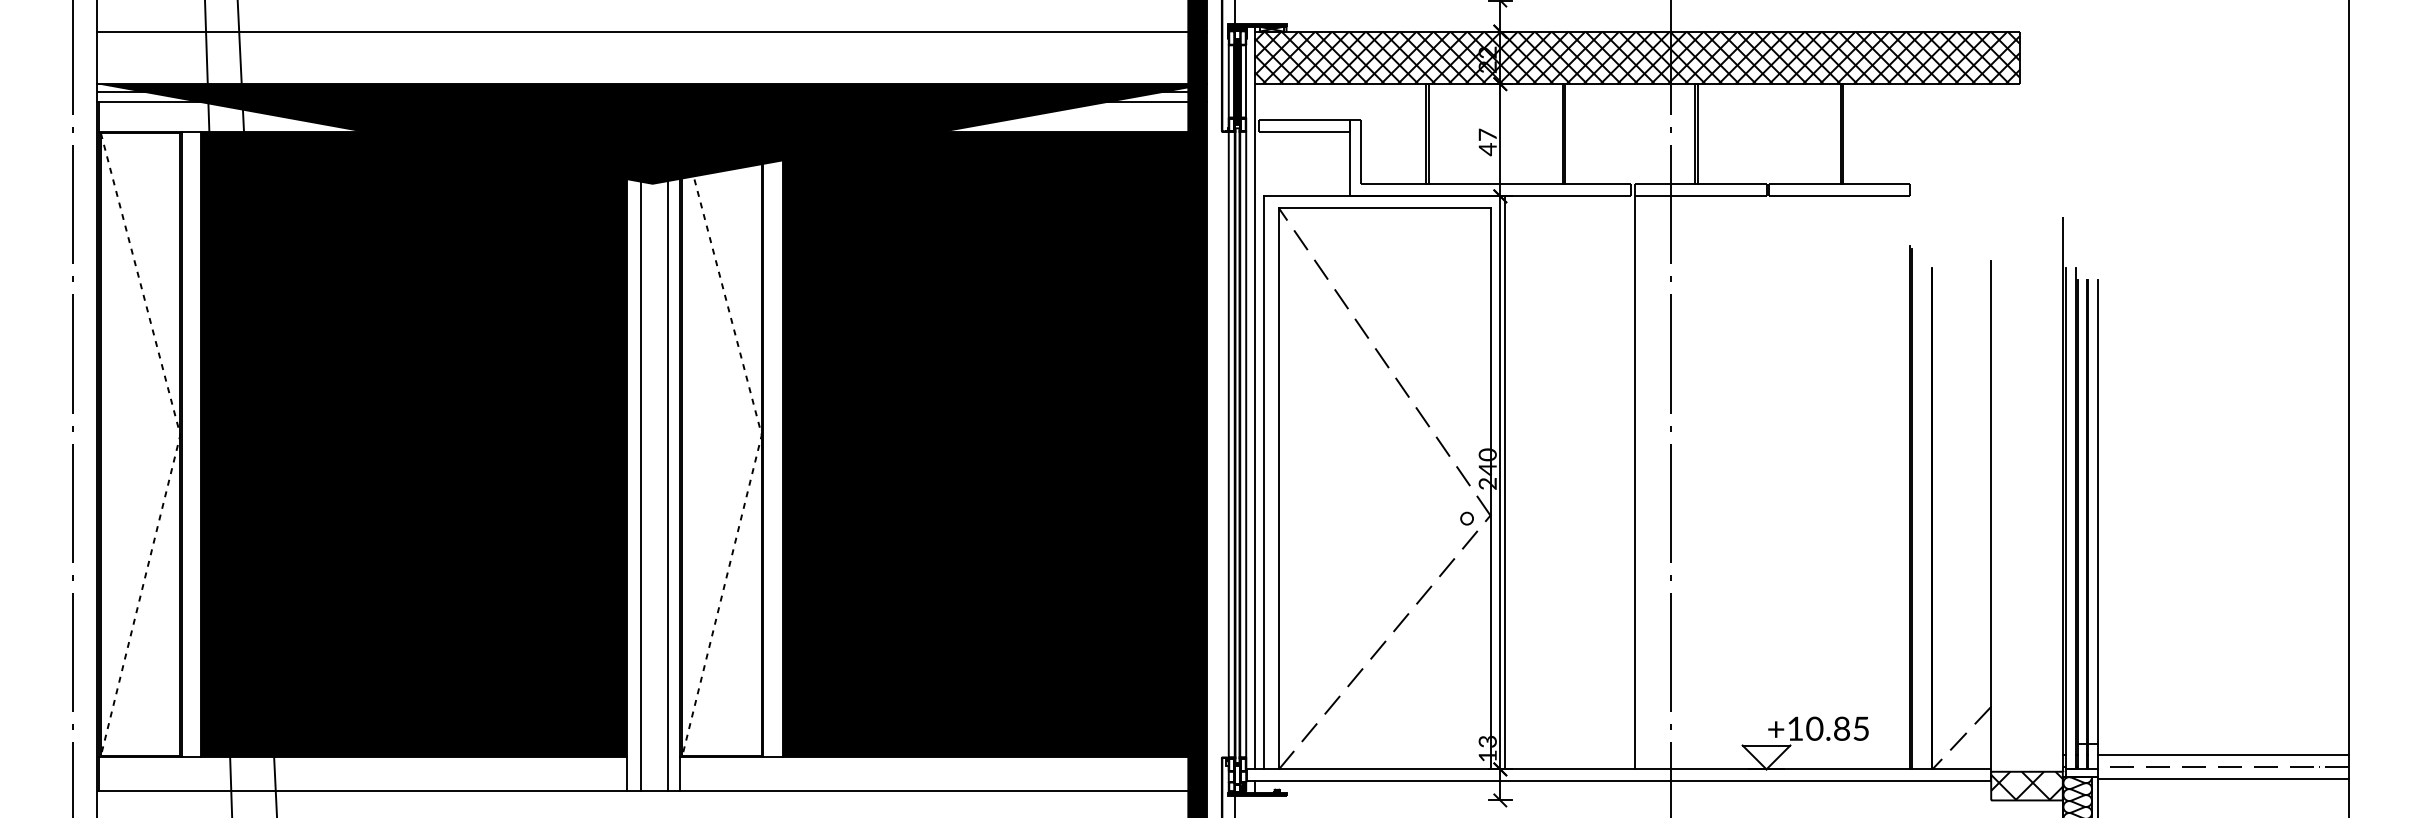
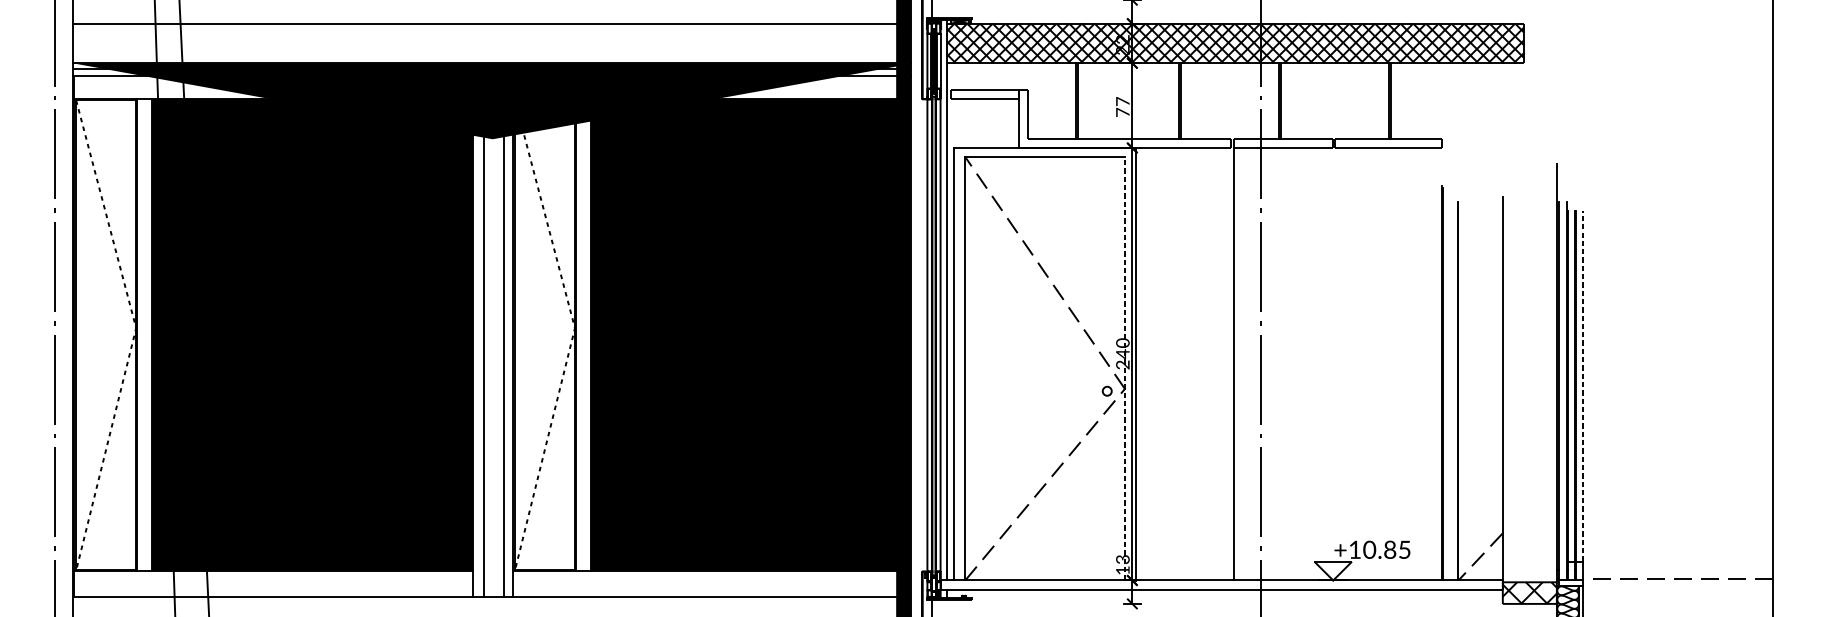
text: (1487, 149) -> (1122, 112), 47 -> 77
line: (1490, 488) -> (1124, 368), solid -> dashed
line: (2097, 511) -> (1583, 385), solid -> dashed
line: (2223, 755) -> (1678, 570), removed
line: (2223, 778) -> (1678, 587), removed

